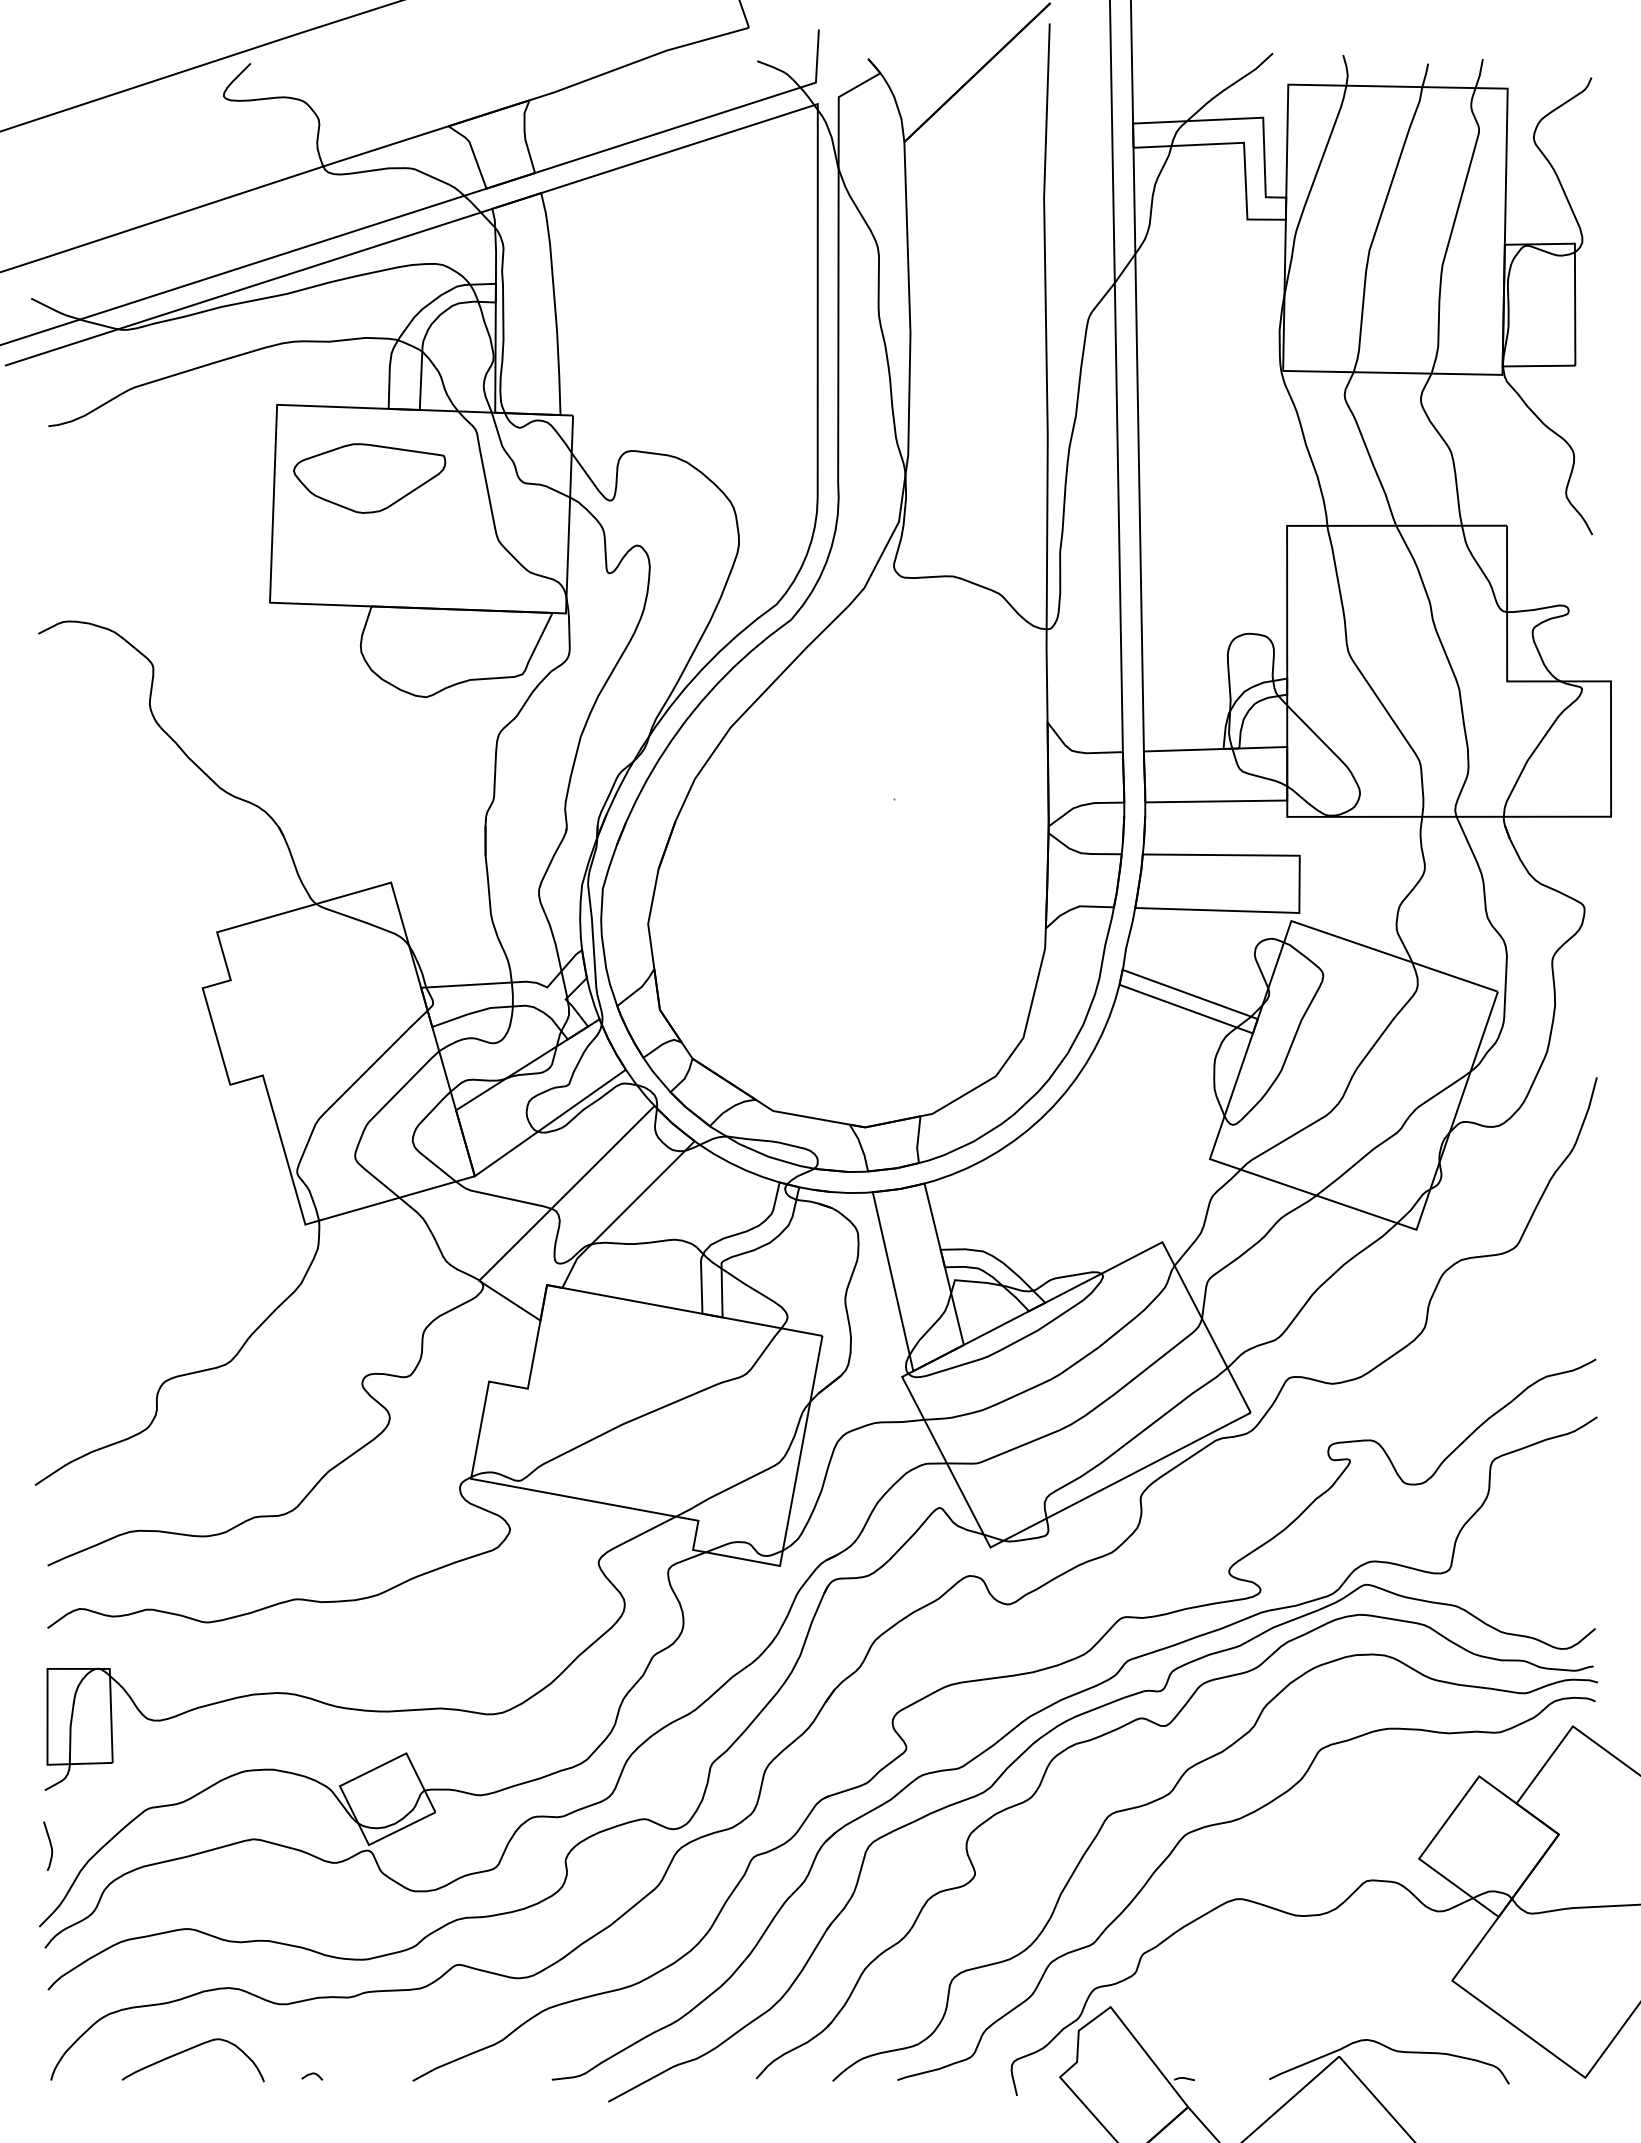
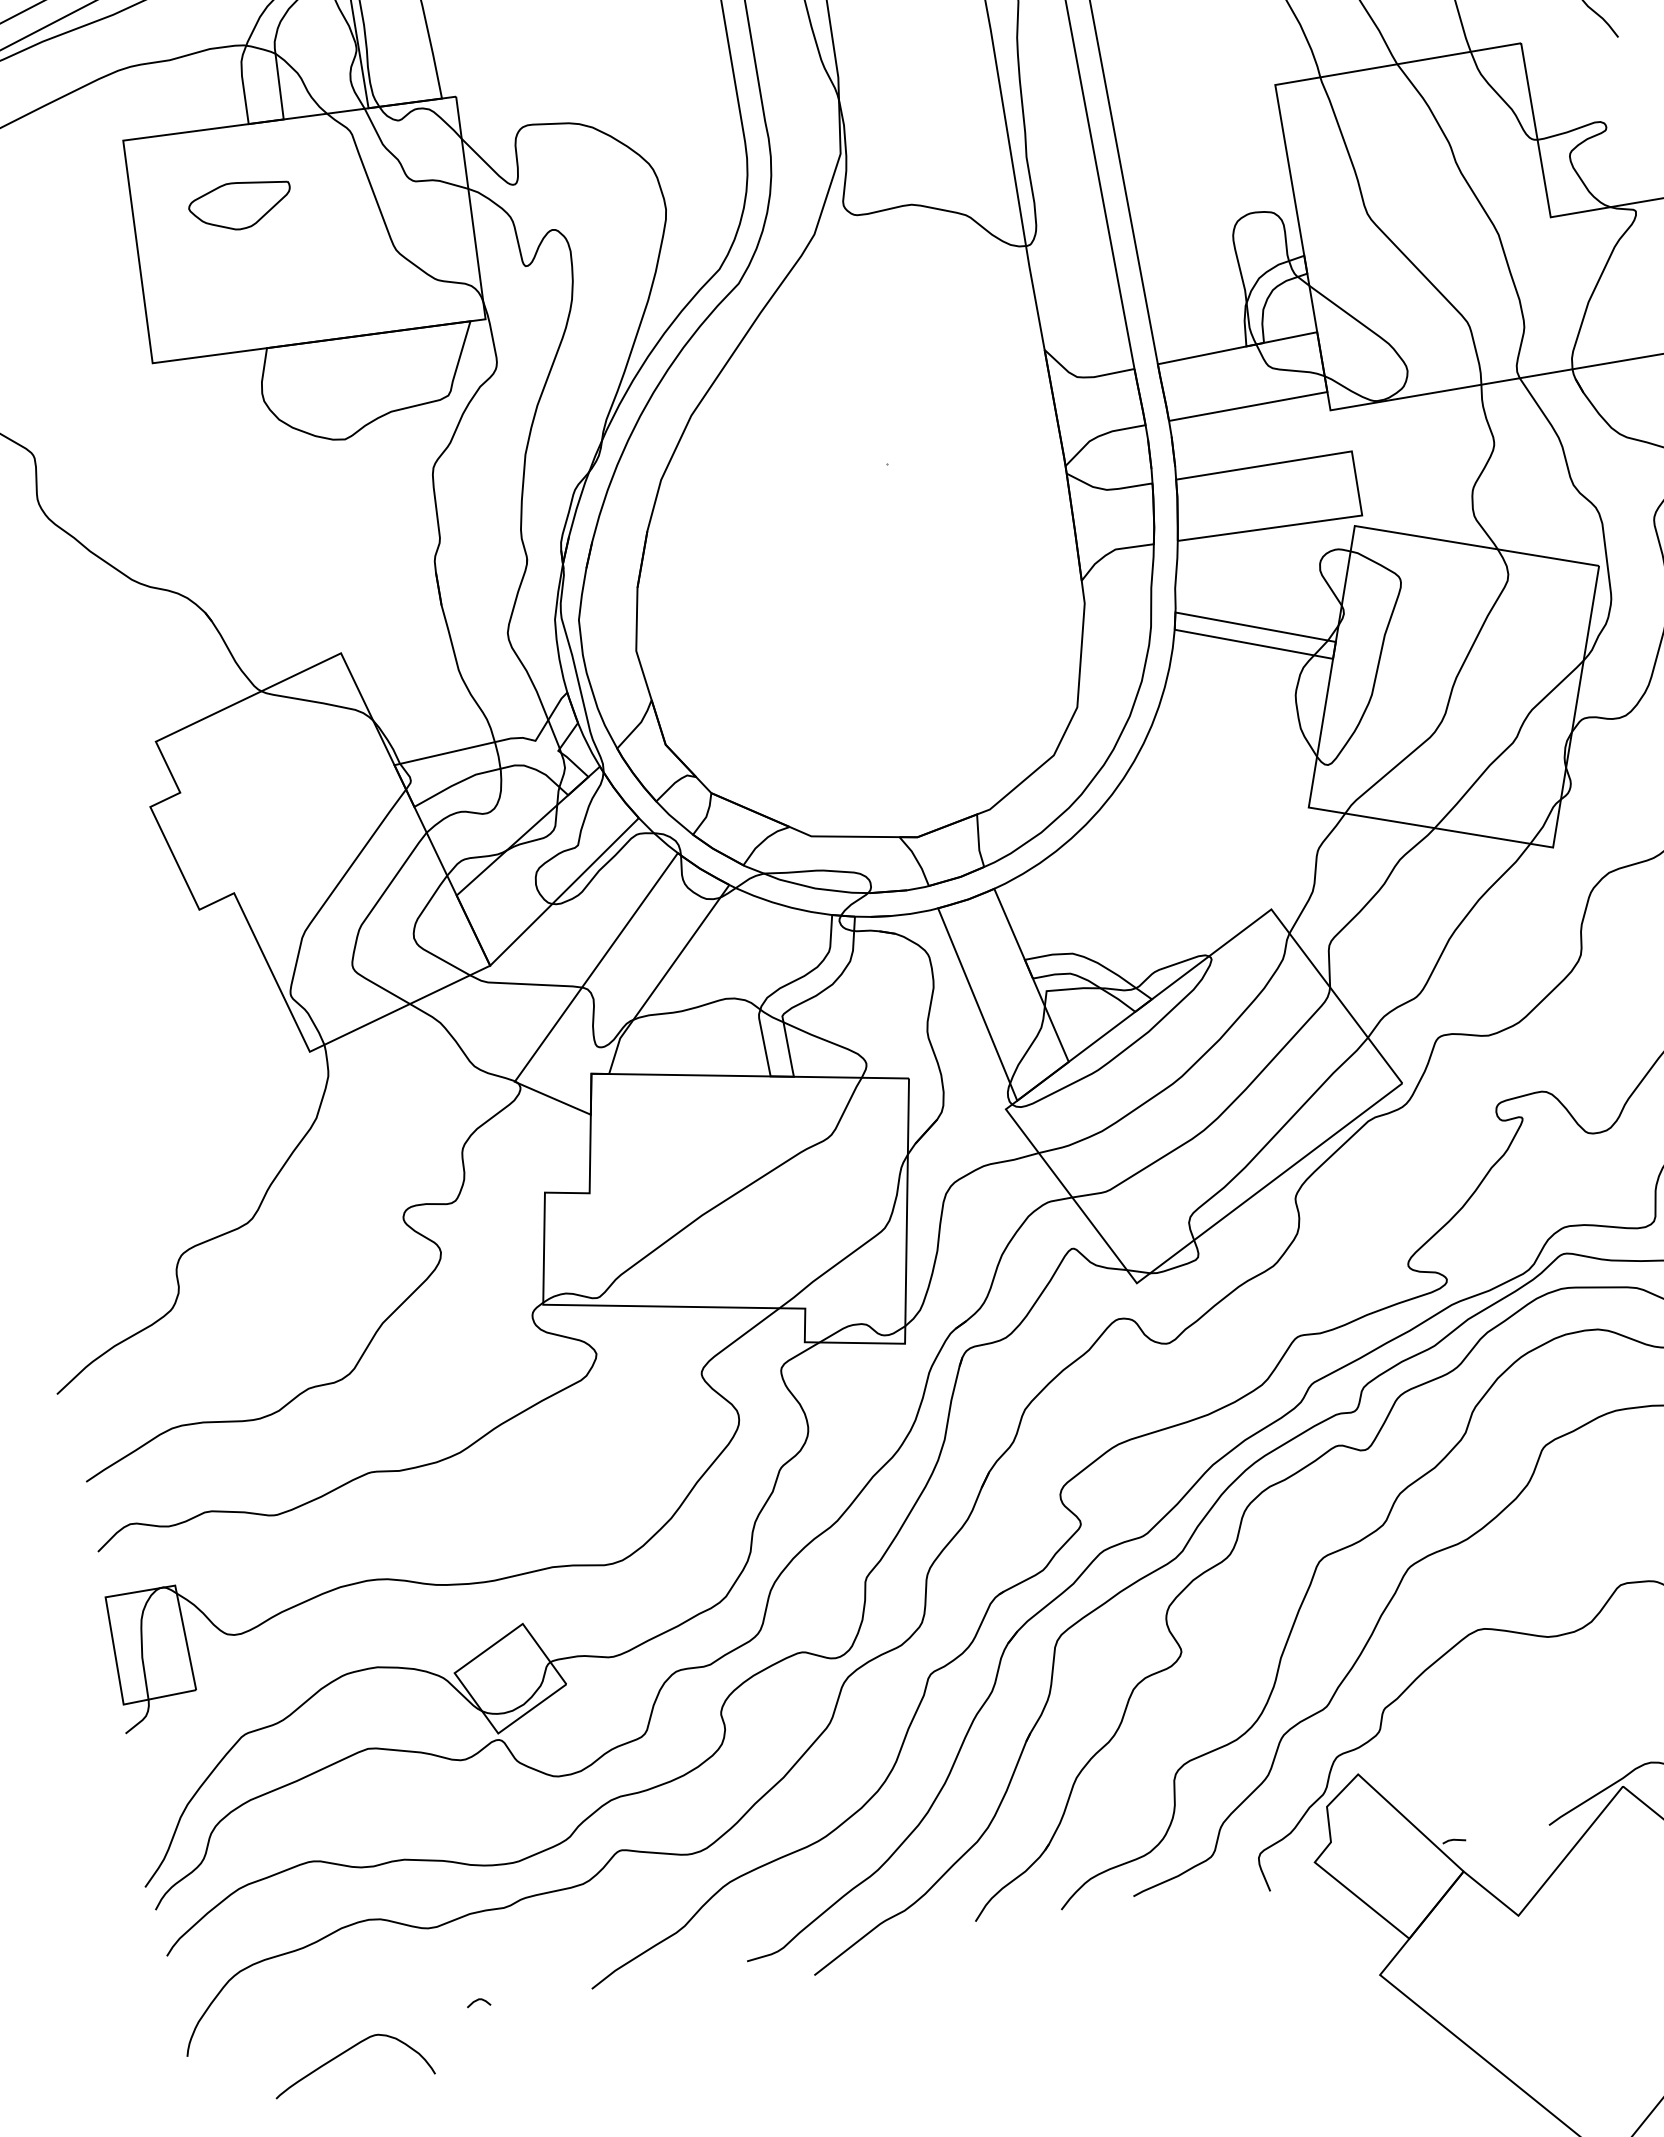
part: (369, 478) -> (240, 205), size x0.6
curve: (50, 1845) -> (142, 1794), removed
curve: (188, 2050) -> (344, 2053), moved

